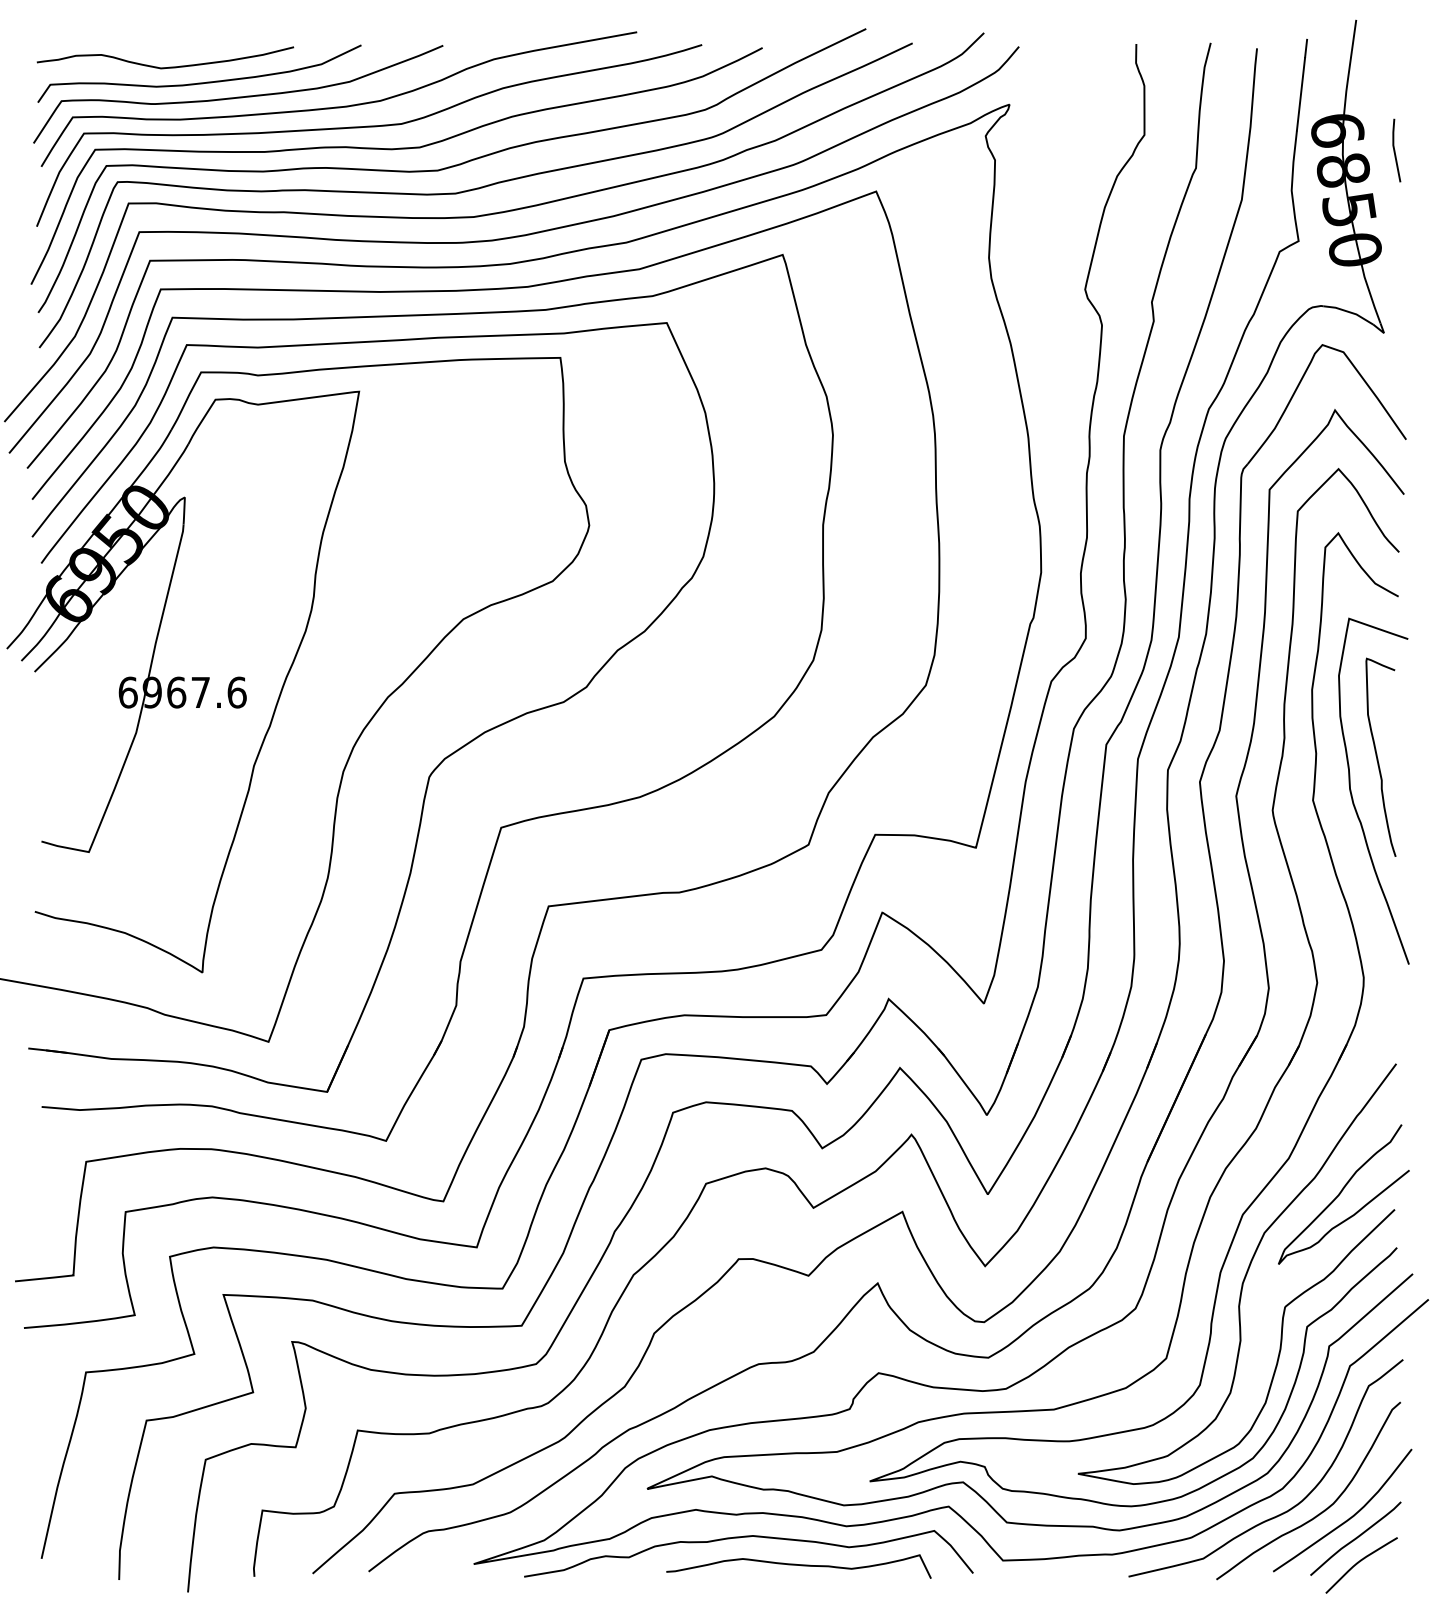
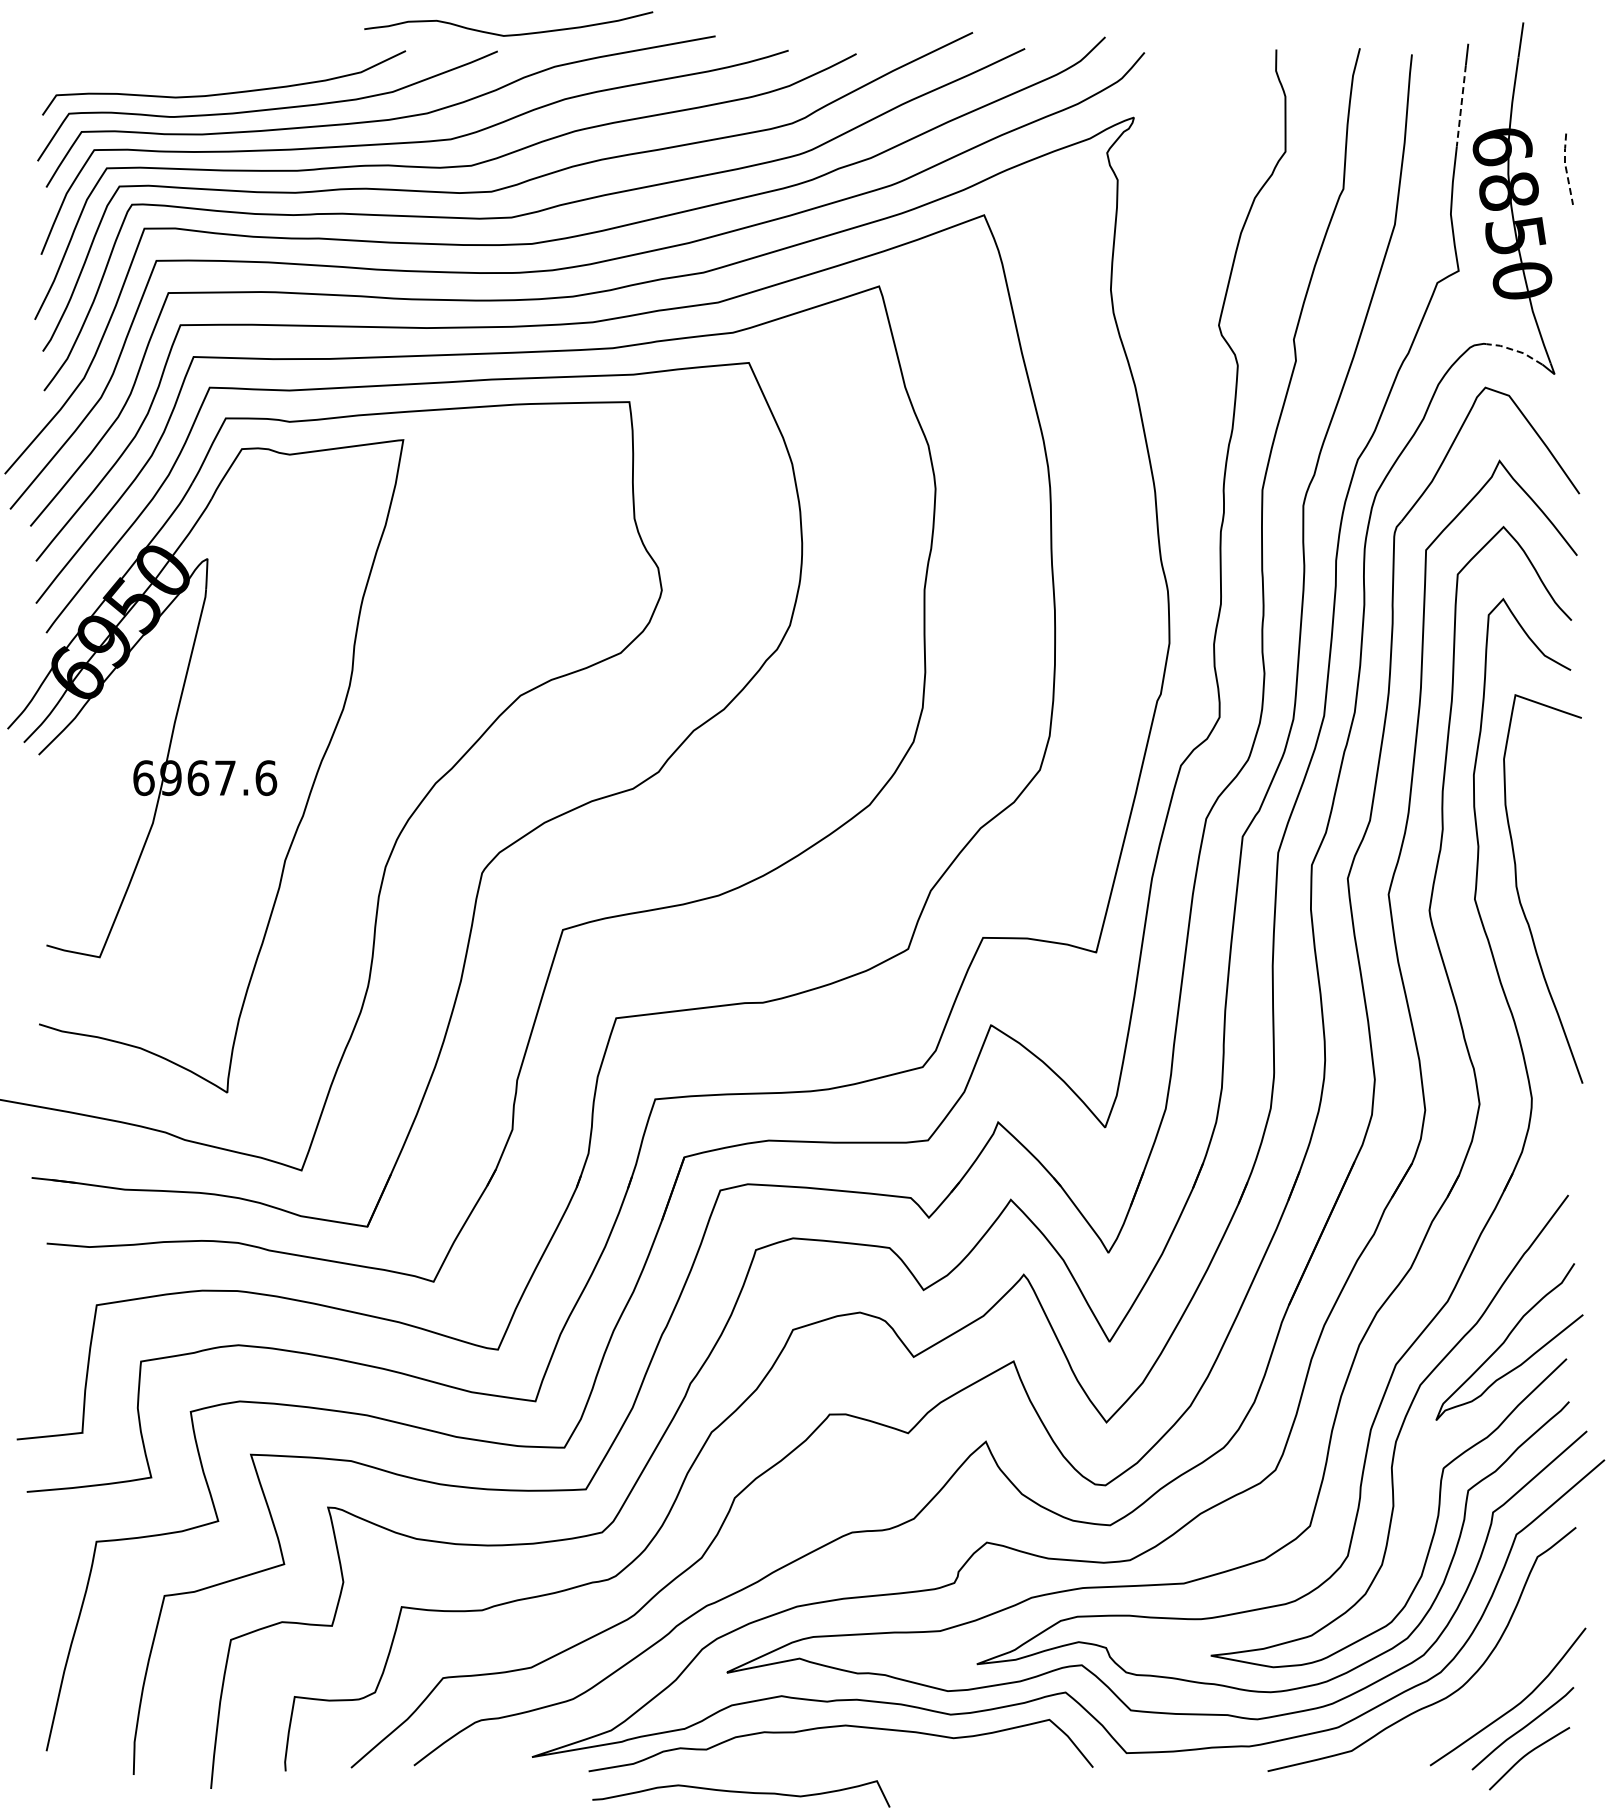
curve: (165, 67) -> (508, 34), moved
line: (1301, 93) -> (1461, 105), solid -> dashed
line: (1394, 149) -> (1566, 168), solid -> dashed
line: (1349, 311) -> (1515, 350), solid -> dashed
curve: (1377, 757) -> (1547, 850), removed
curve: (1322, 1511) -> (1485, 1697), removed
curve: (799, 1566) -> (741, 1793), moved

